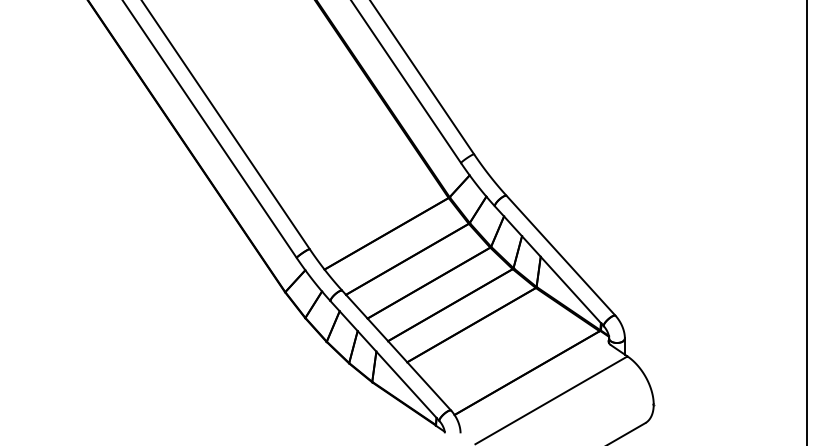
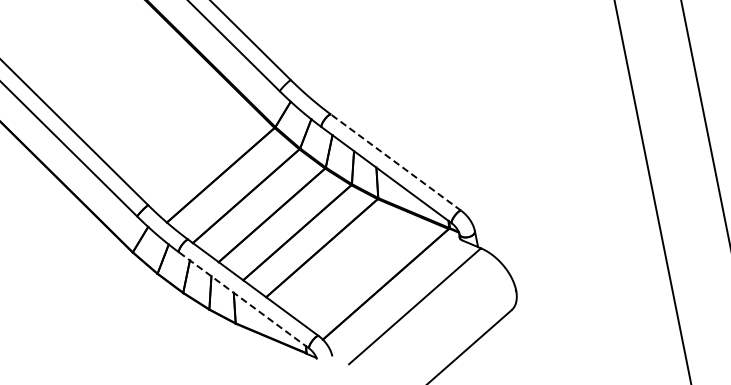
line: (561, 255) -> (396, 162), solid -> dashed
line: (385, 361) -> (244, 300), solid -> dashed

